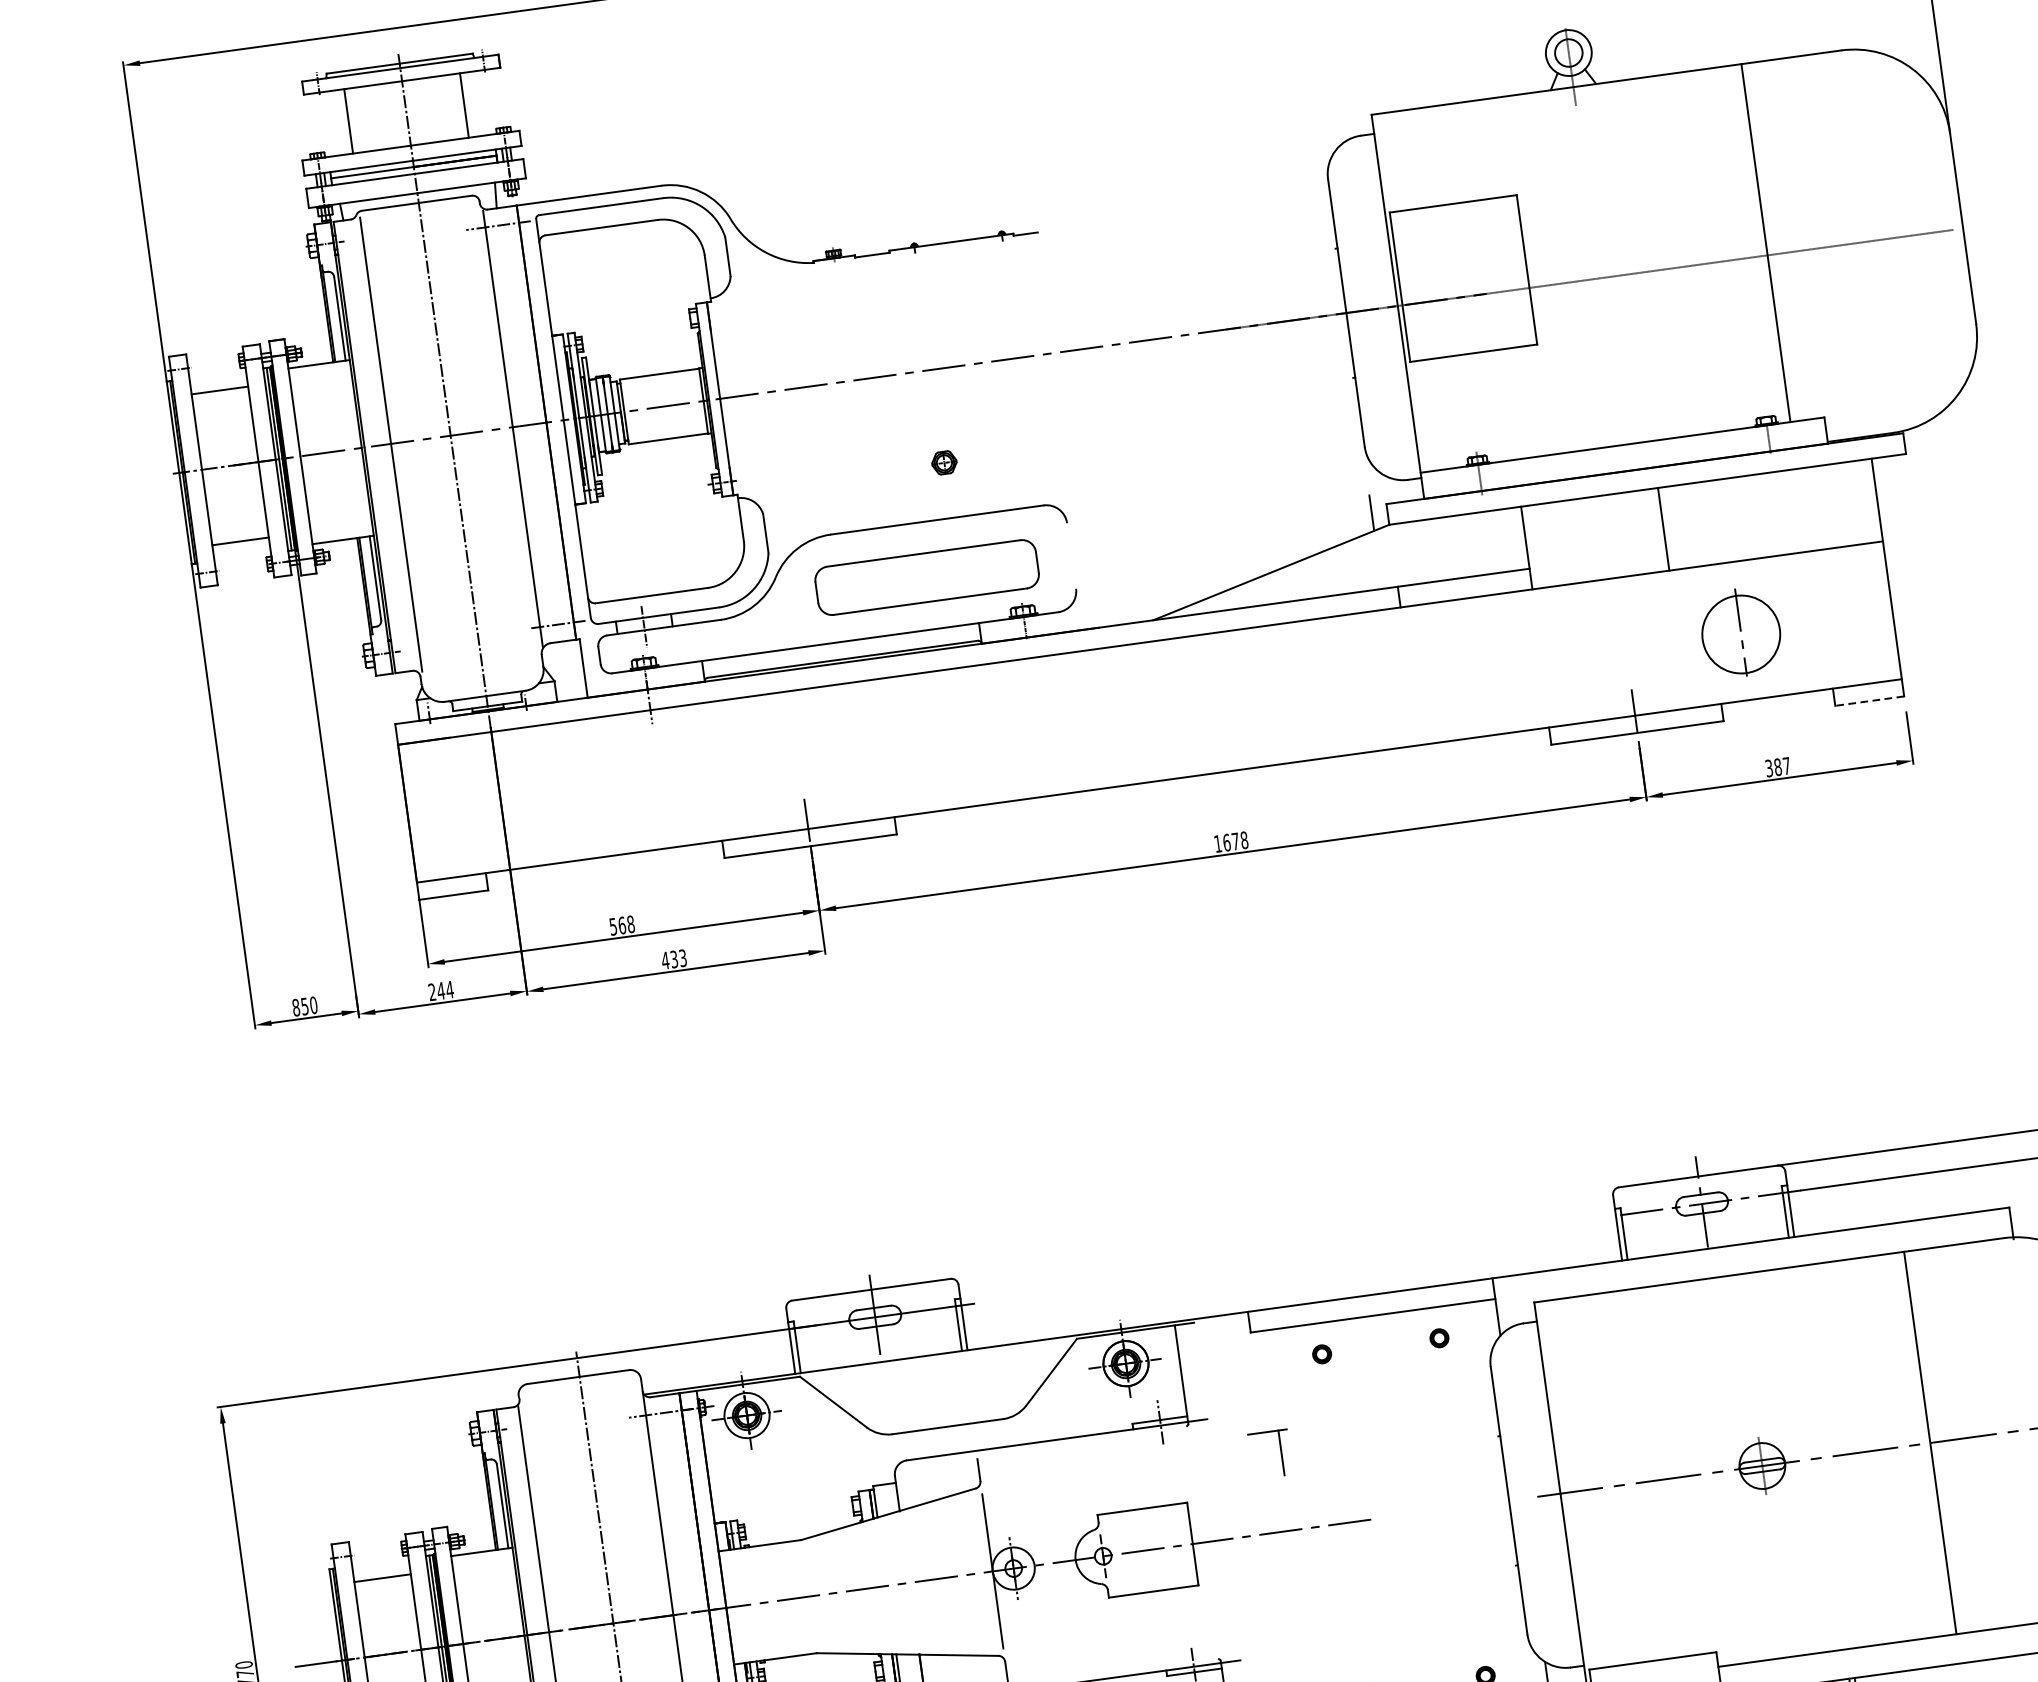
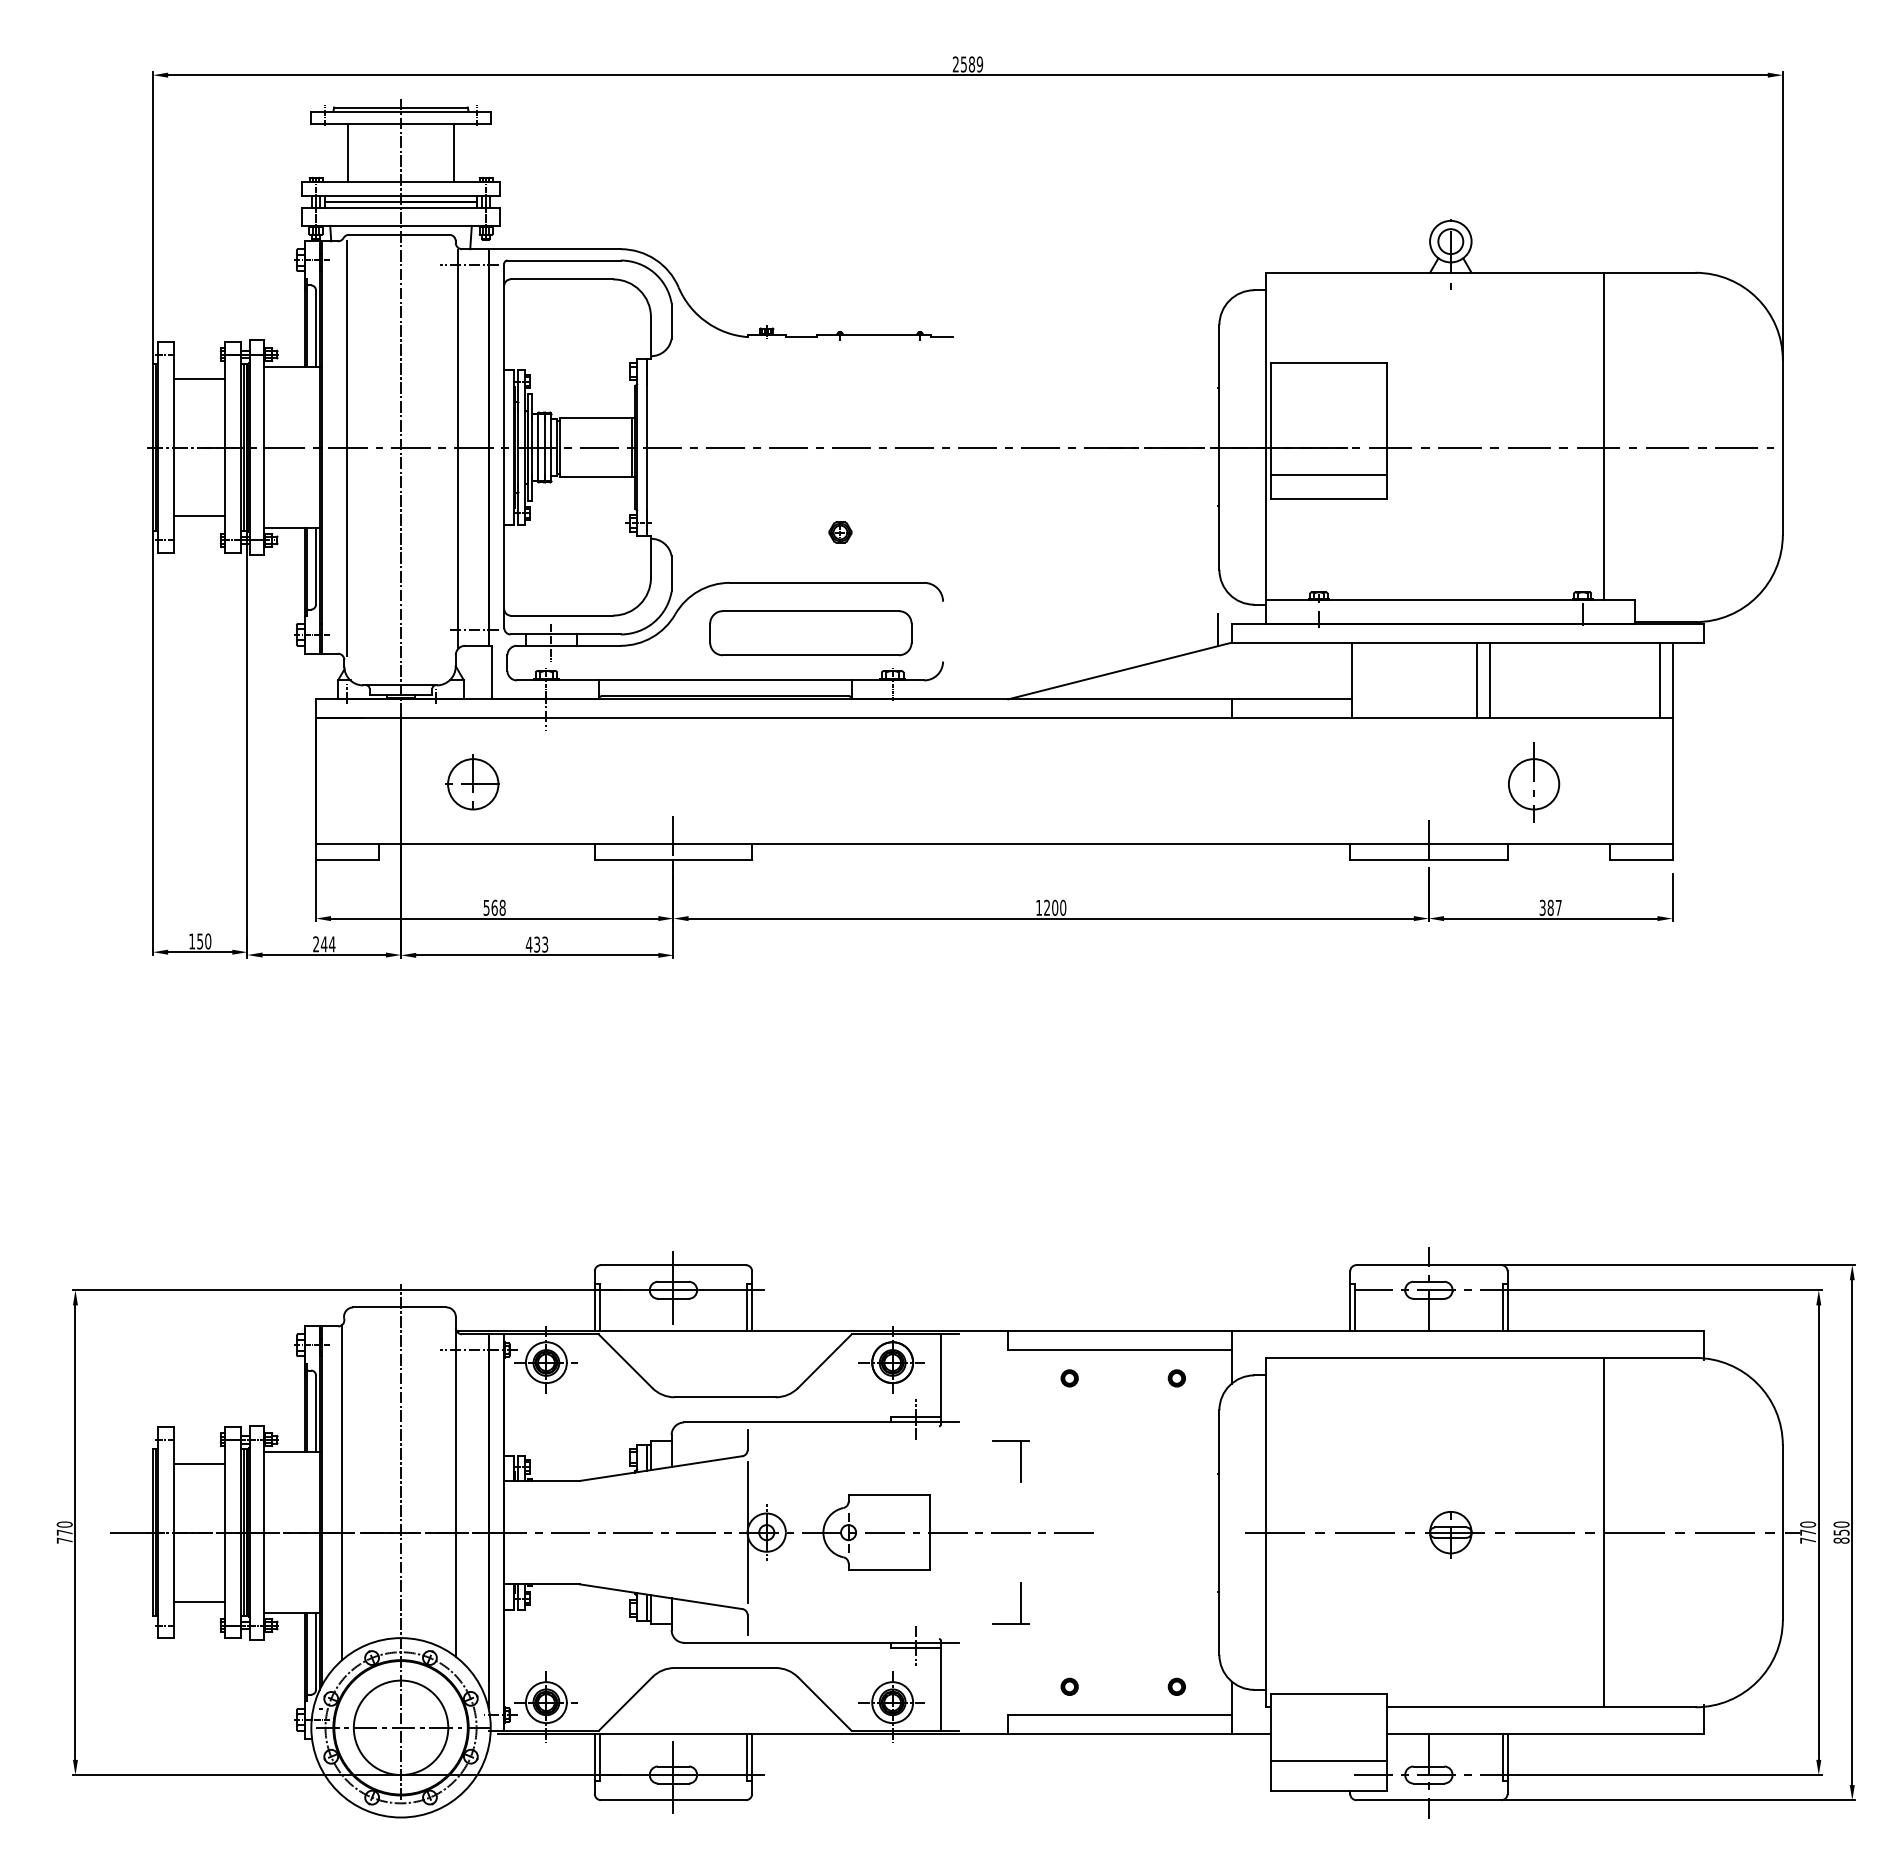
line: (1469, 326) -> (1328, 474), added
line: (1863, 502) -> (1659, 680), added
line: (1676, 527) -> (1489, 680), added
circle: (1740, 634) -> (1533, 784), size x0.71
line: (1869, 700) -> (1640, 859), dashed -> solid
part: (579, 791) -> (472, 782), added
text: (1235, 841) -> (1055, 907), 1678 -> 1200
text: (296, 1007) -> (192, 941), 850 -> 150
part: (1302, 1608) -> (1020, 1603), added

